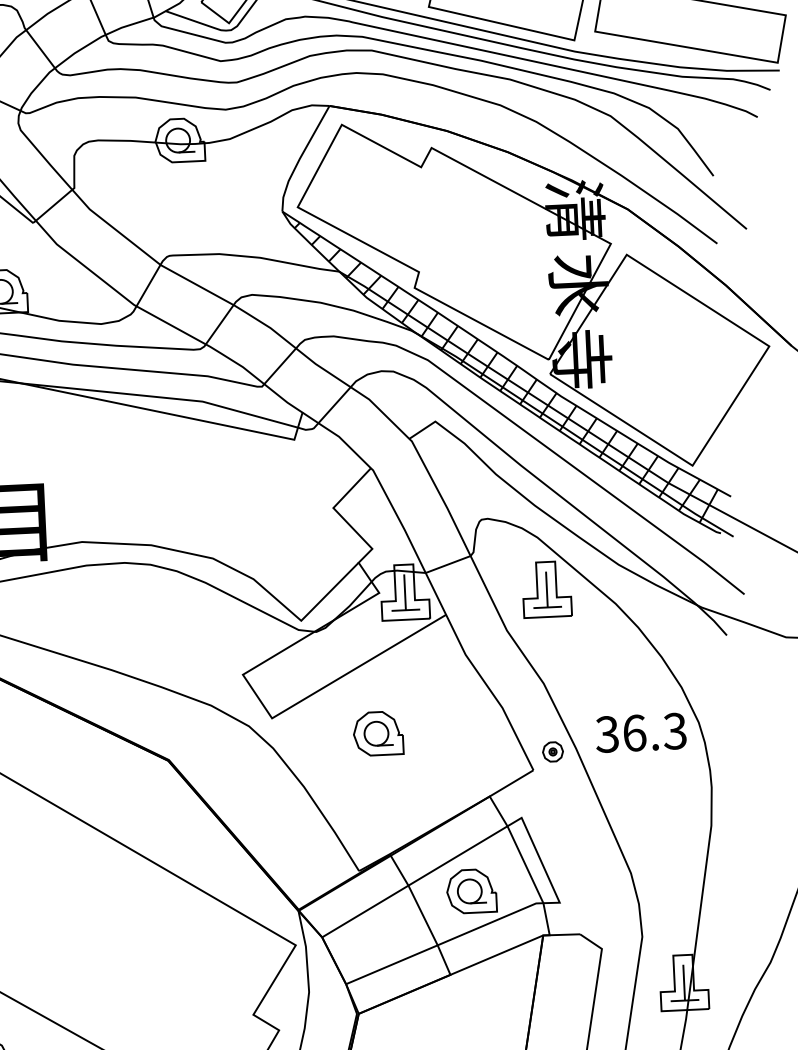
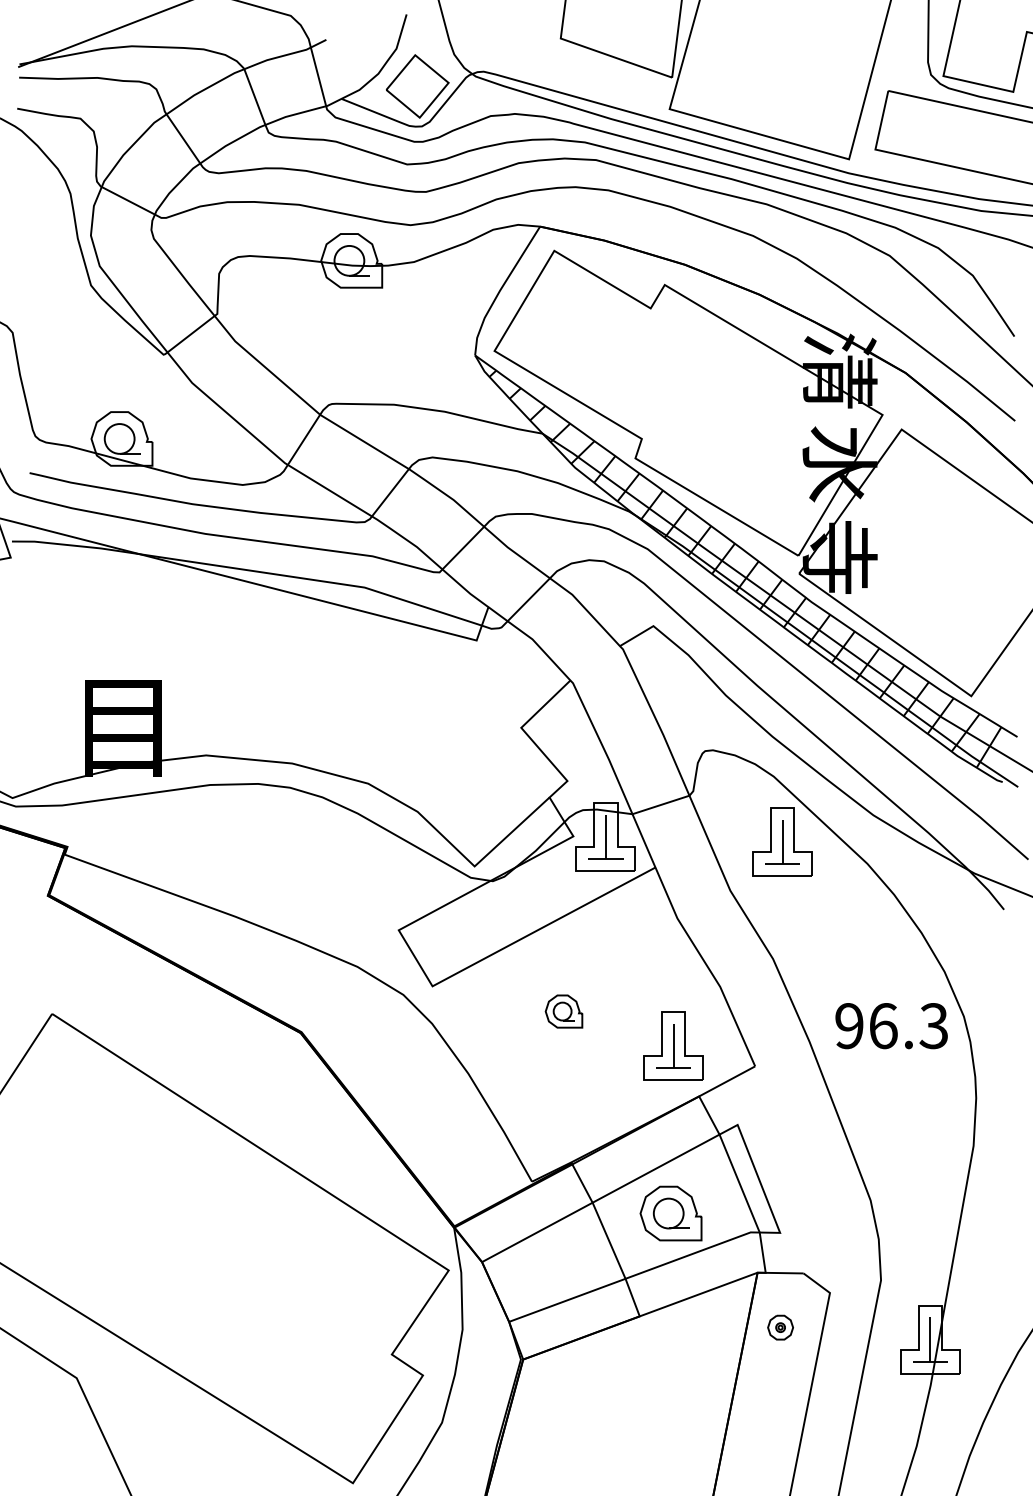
part: (377, 733) -> (563, 1011), size x0.6
text: (606, 734) -> (848, 1026), 36.3 -> 96.3
part: (552, 751) -> (780, 1327), moved
part: (467, 756) -> (673, 1045), added

